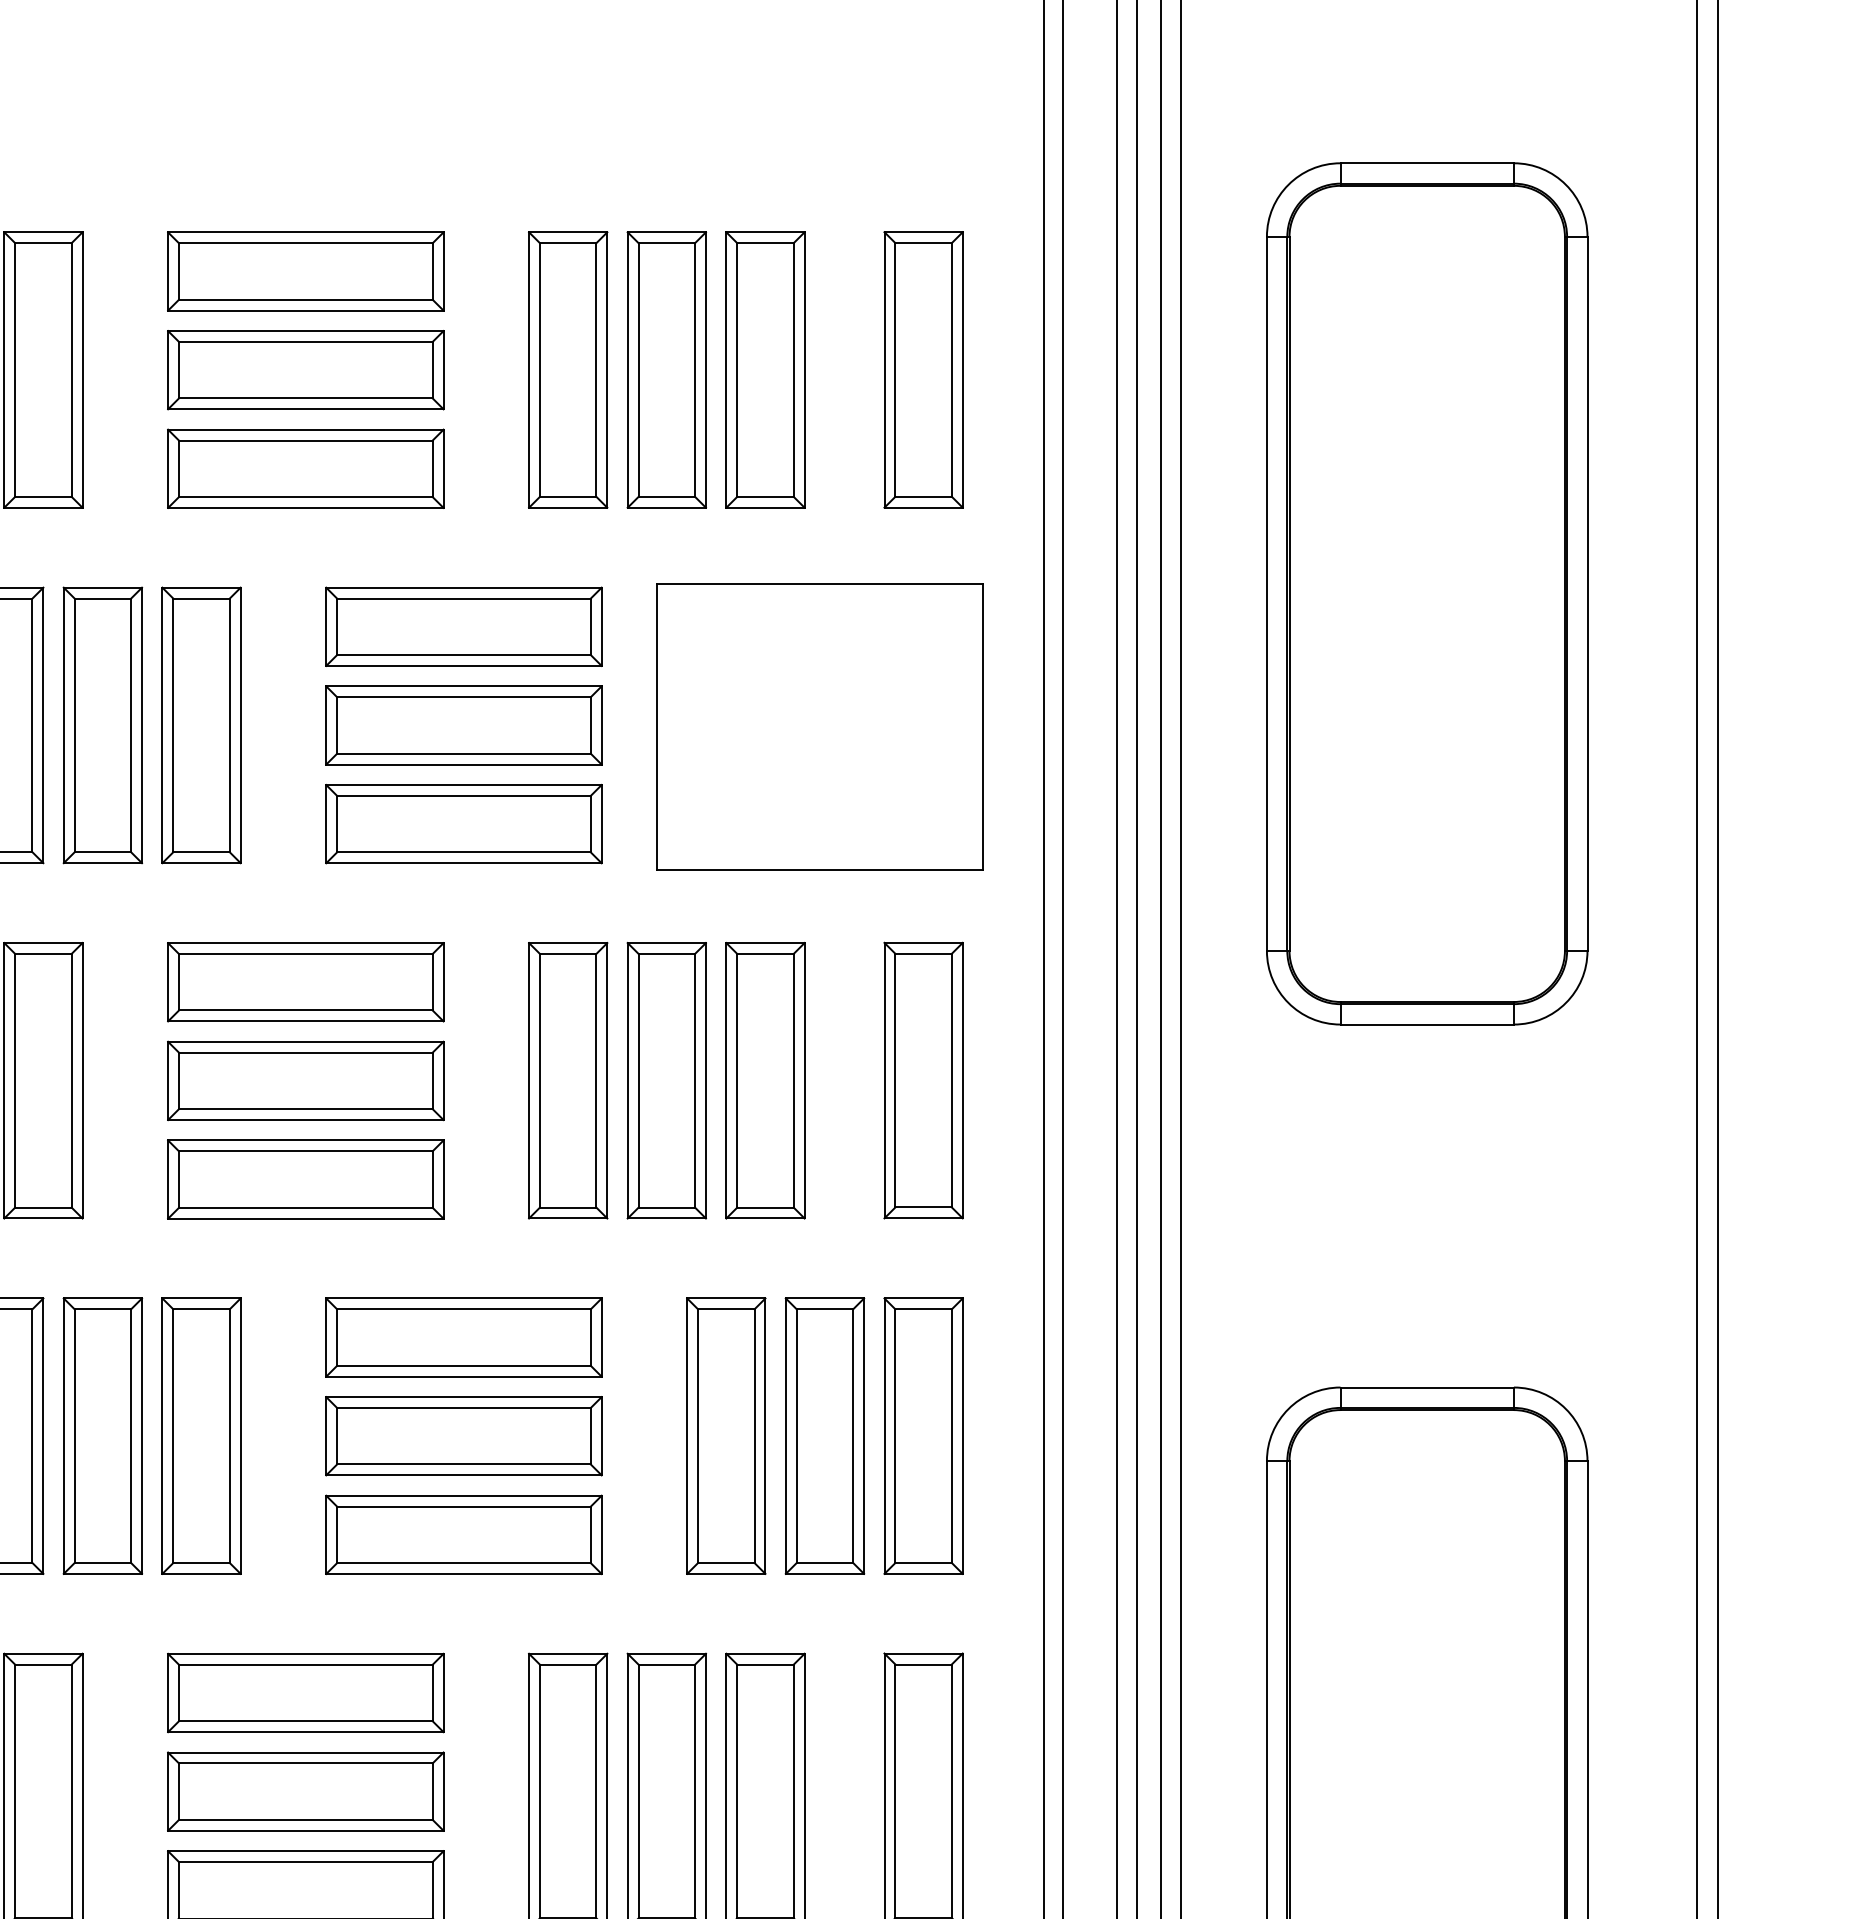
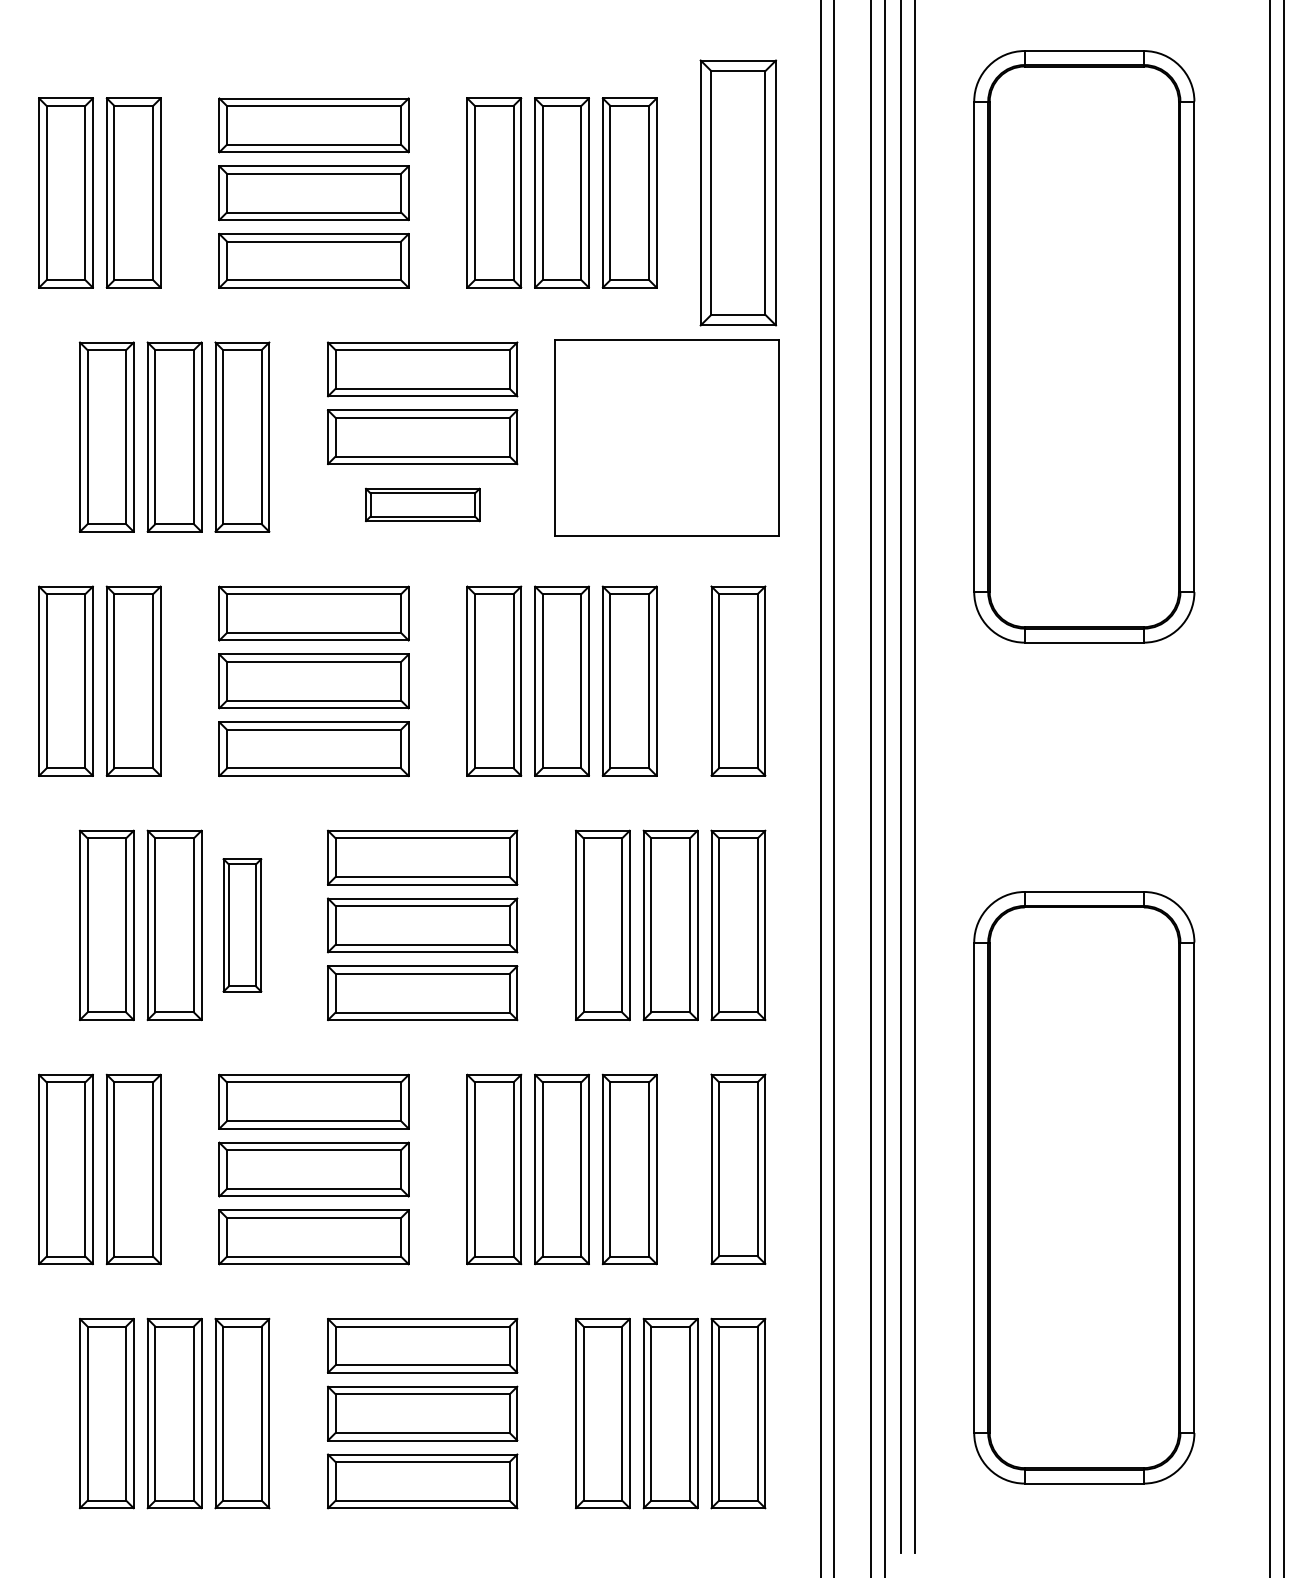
part: (923, 369) -> (738, 192), size x1.4
part: (463, 823) -> (422, 504), size x0.6
part: (201, 1436) -> (242, 925), size x0.7

